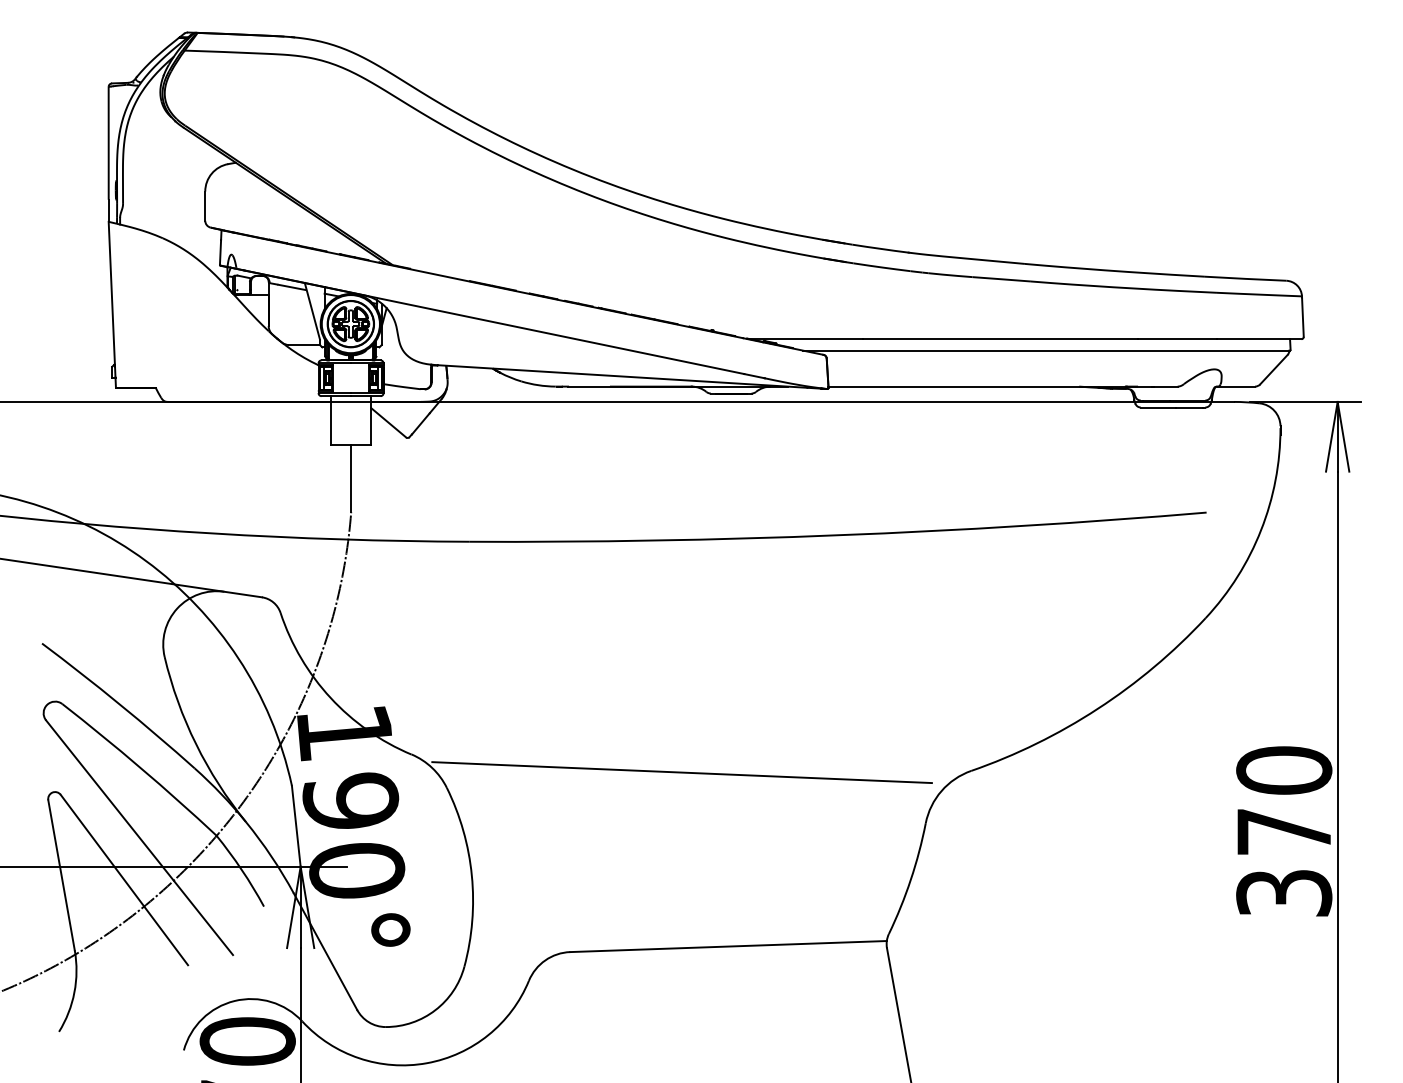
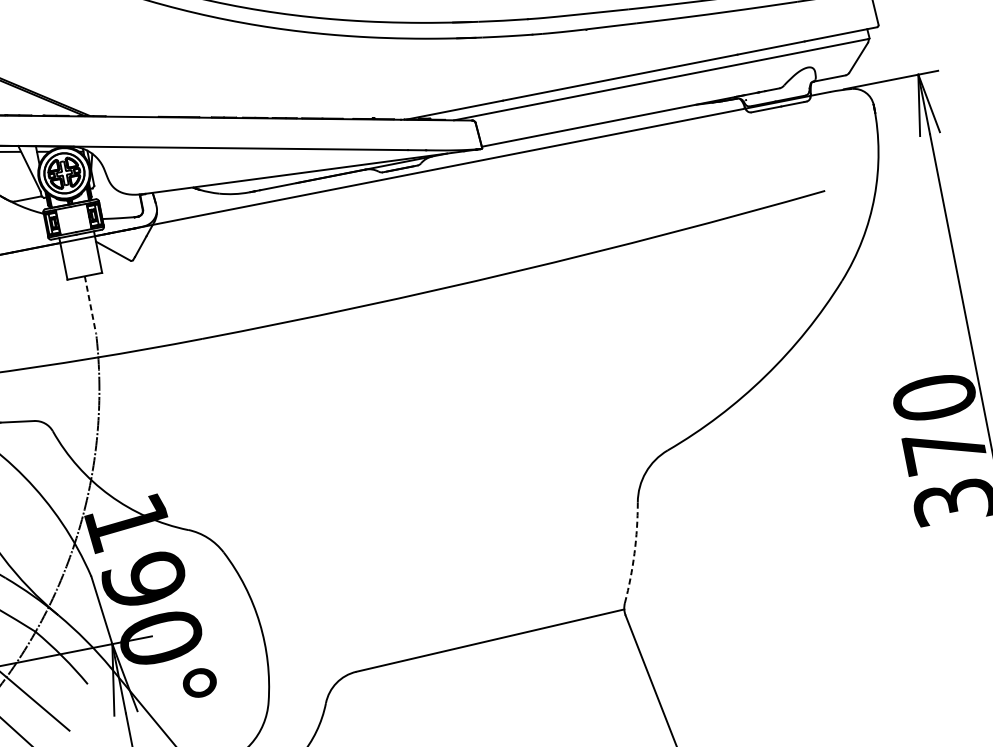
line: (351, 478) -> (90, 304), solid -> dashed
line: (681, 772) -> (421, 500), removed
arc: (910, 879) -> (634, 553), solid -> dashed

